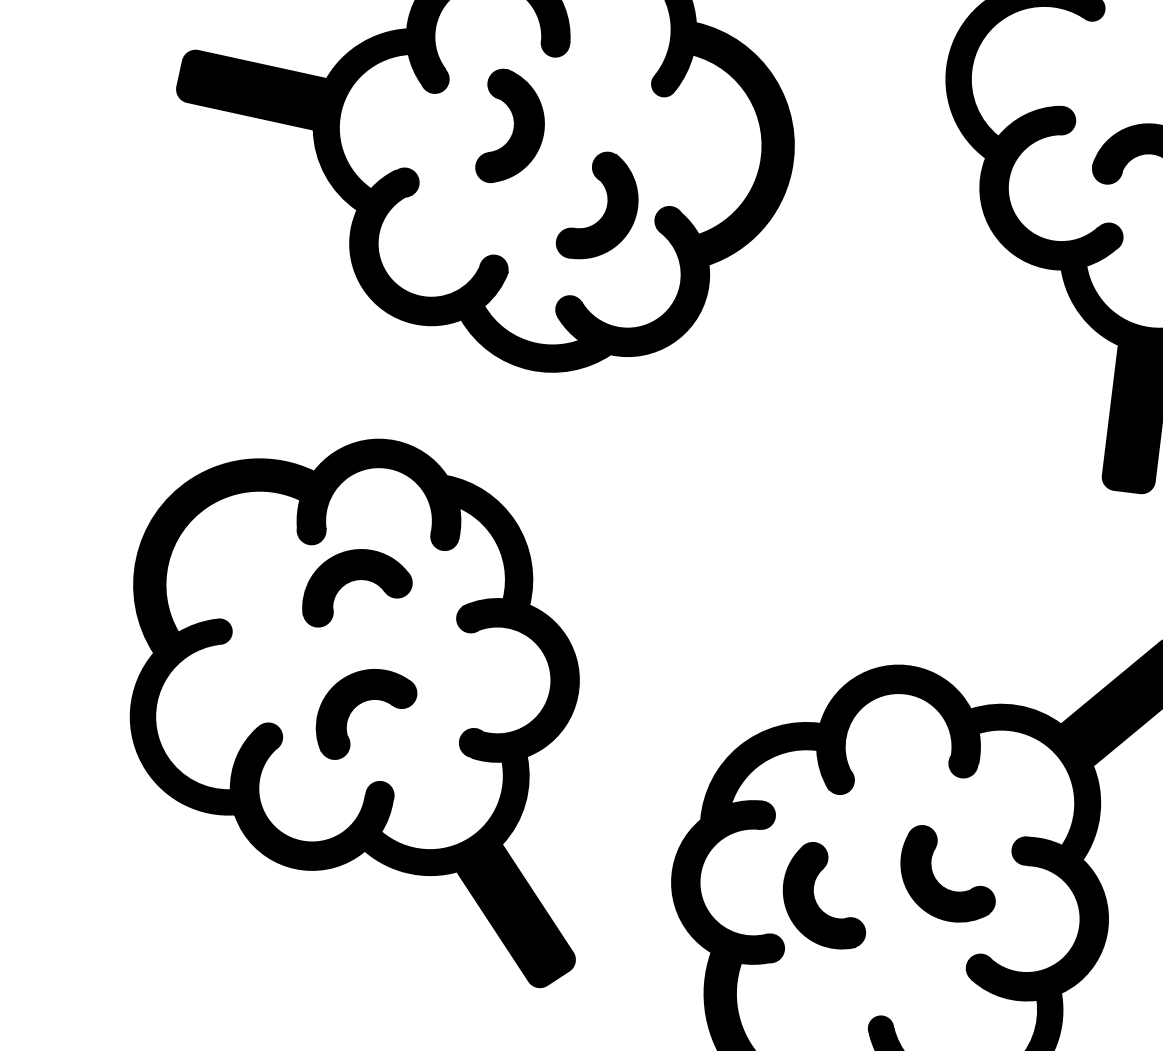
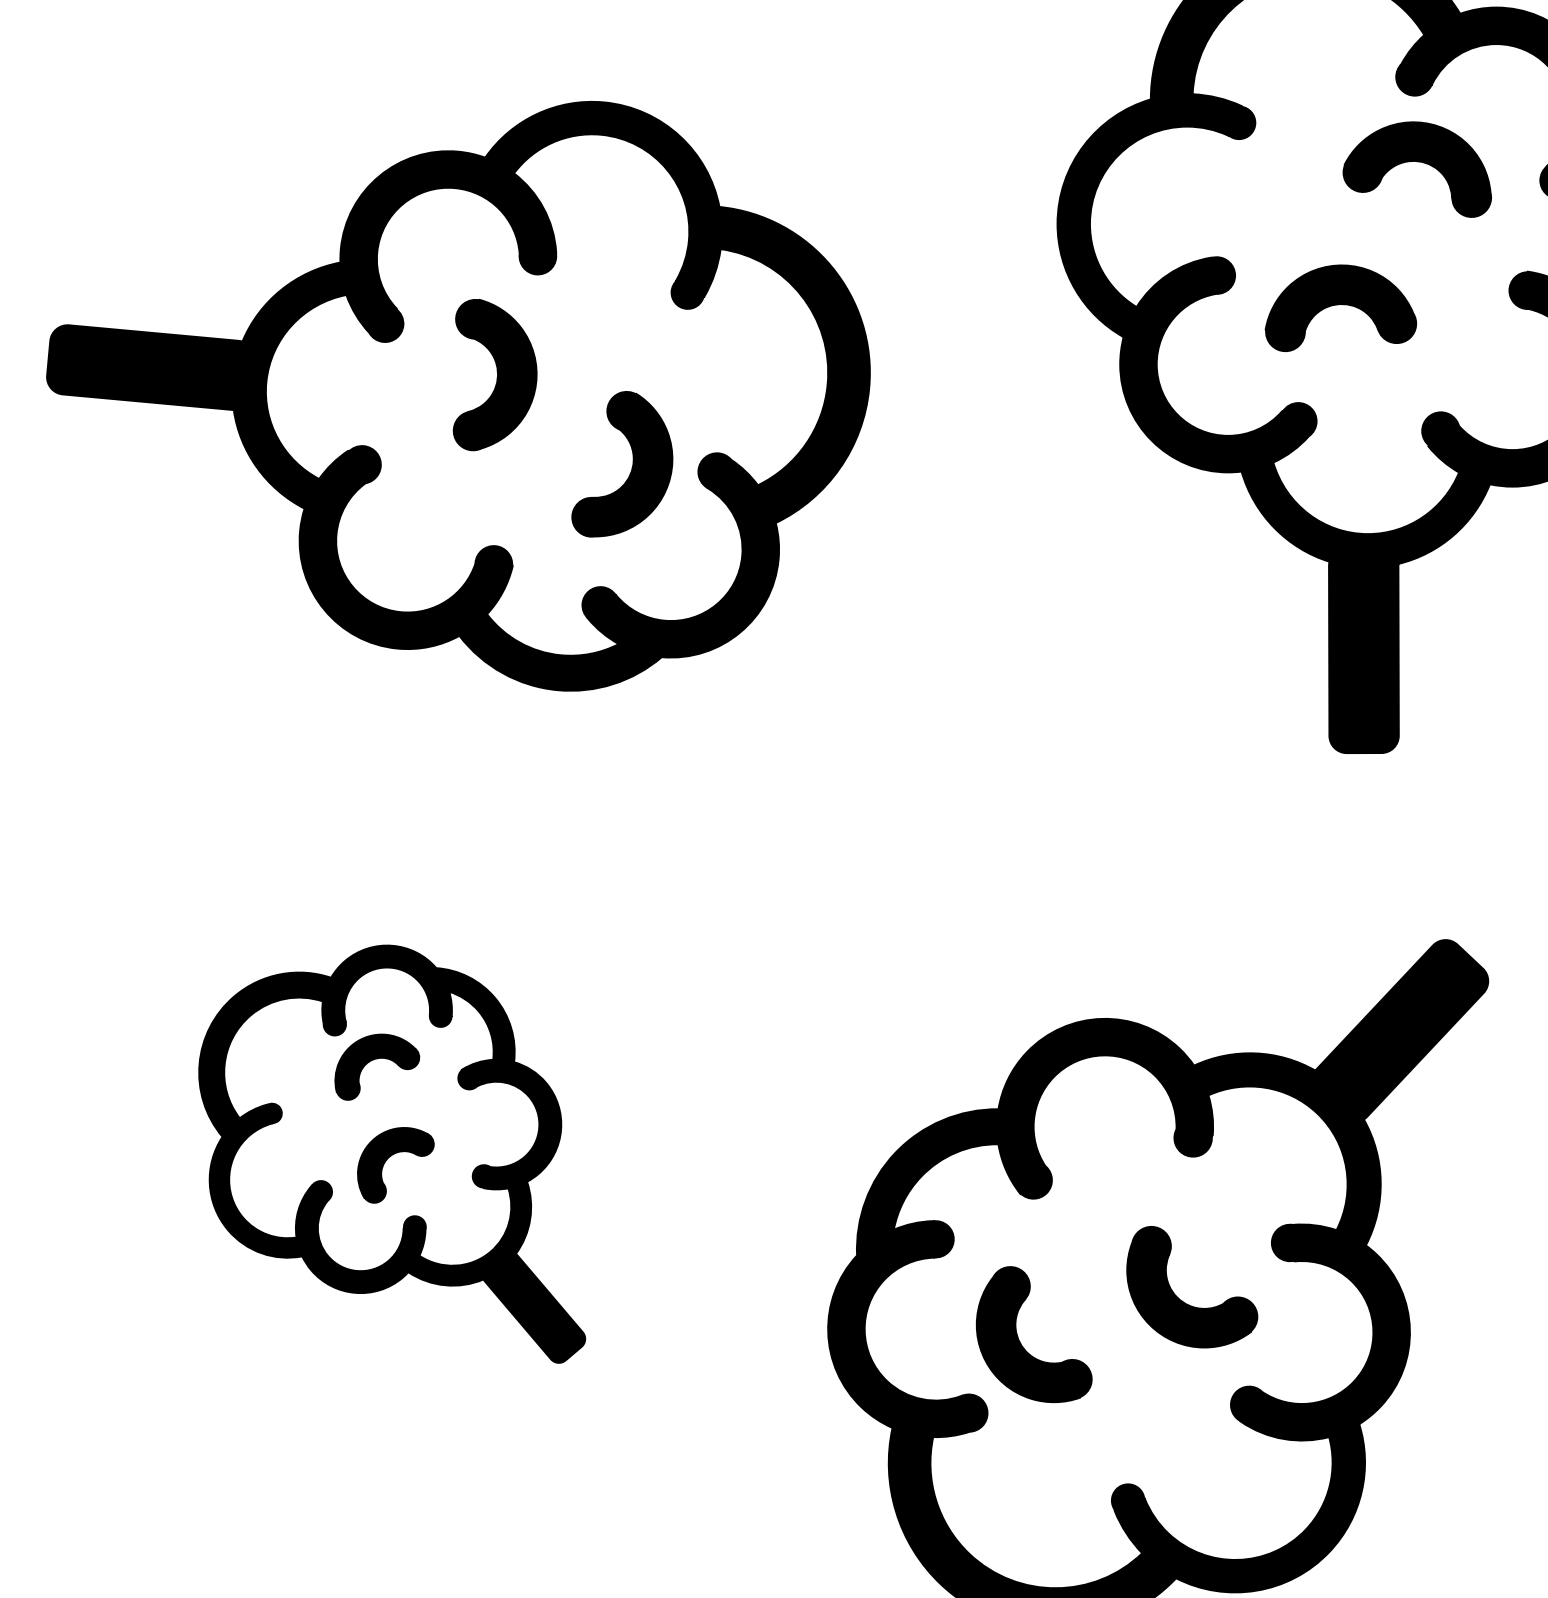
part: (362, 700) -> (391, 1153), size x0.6

